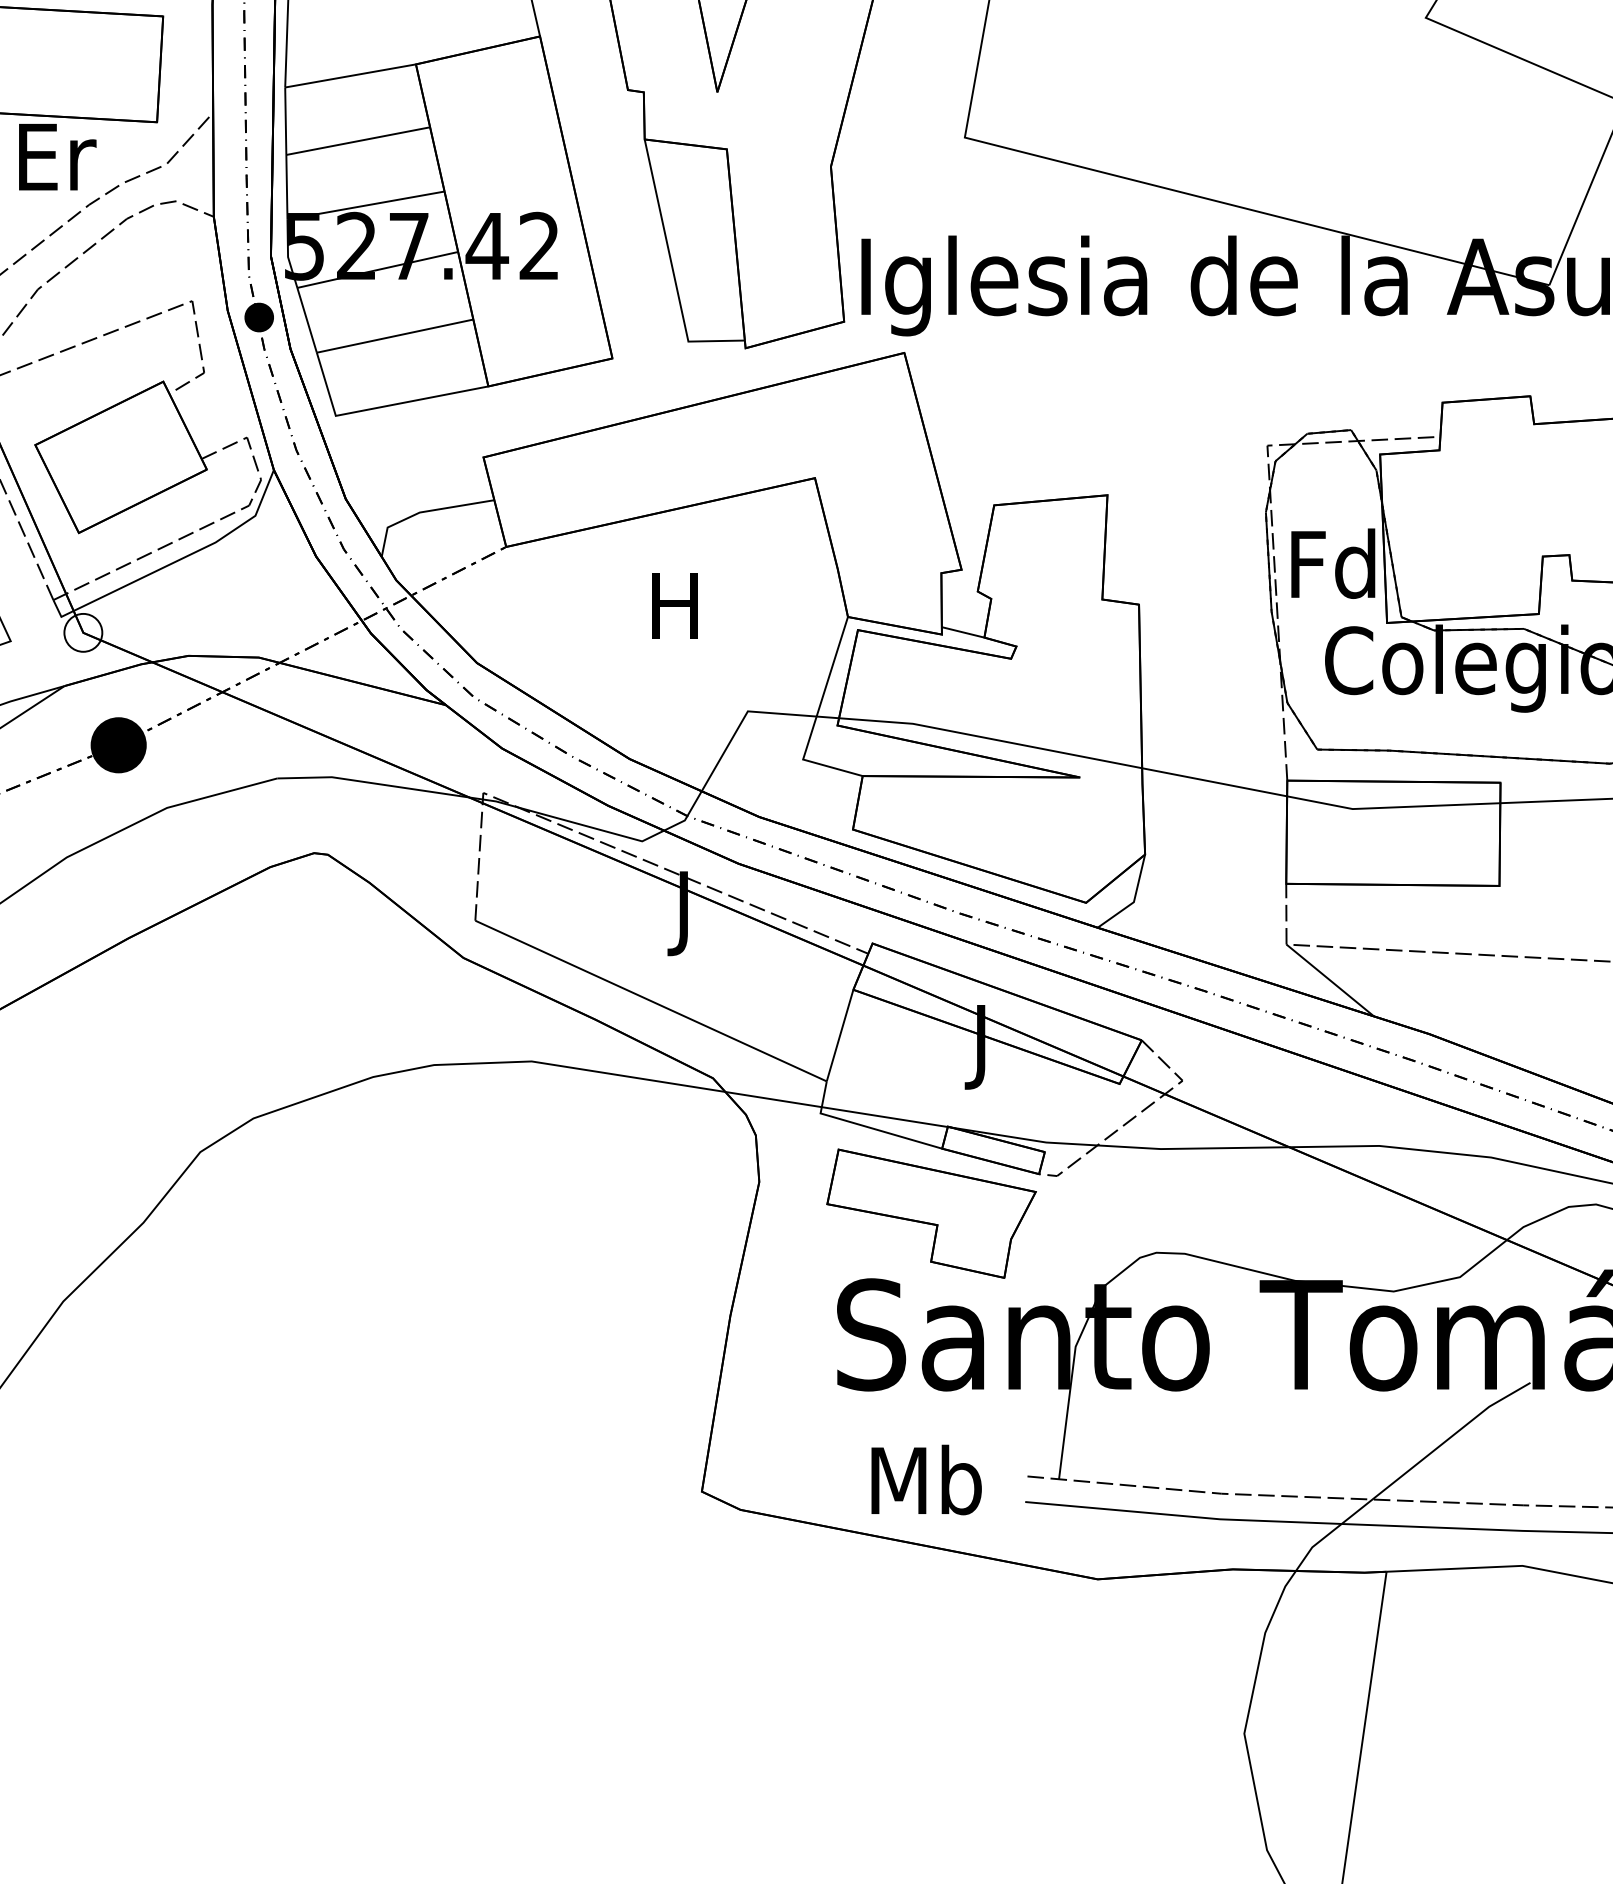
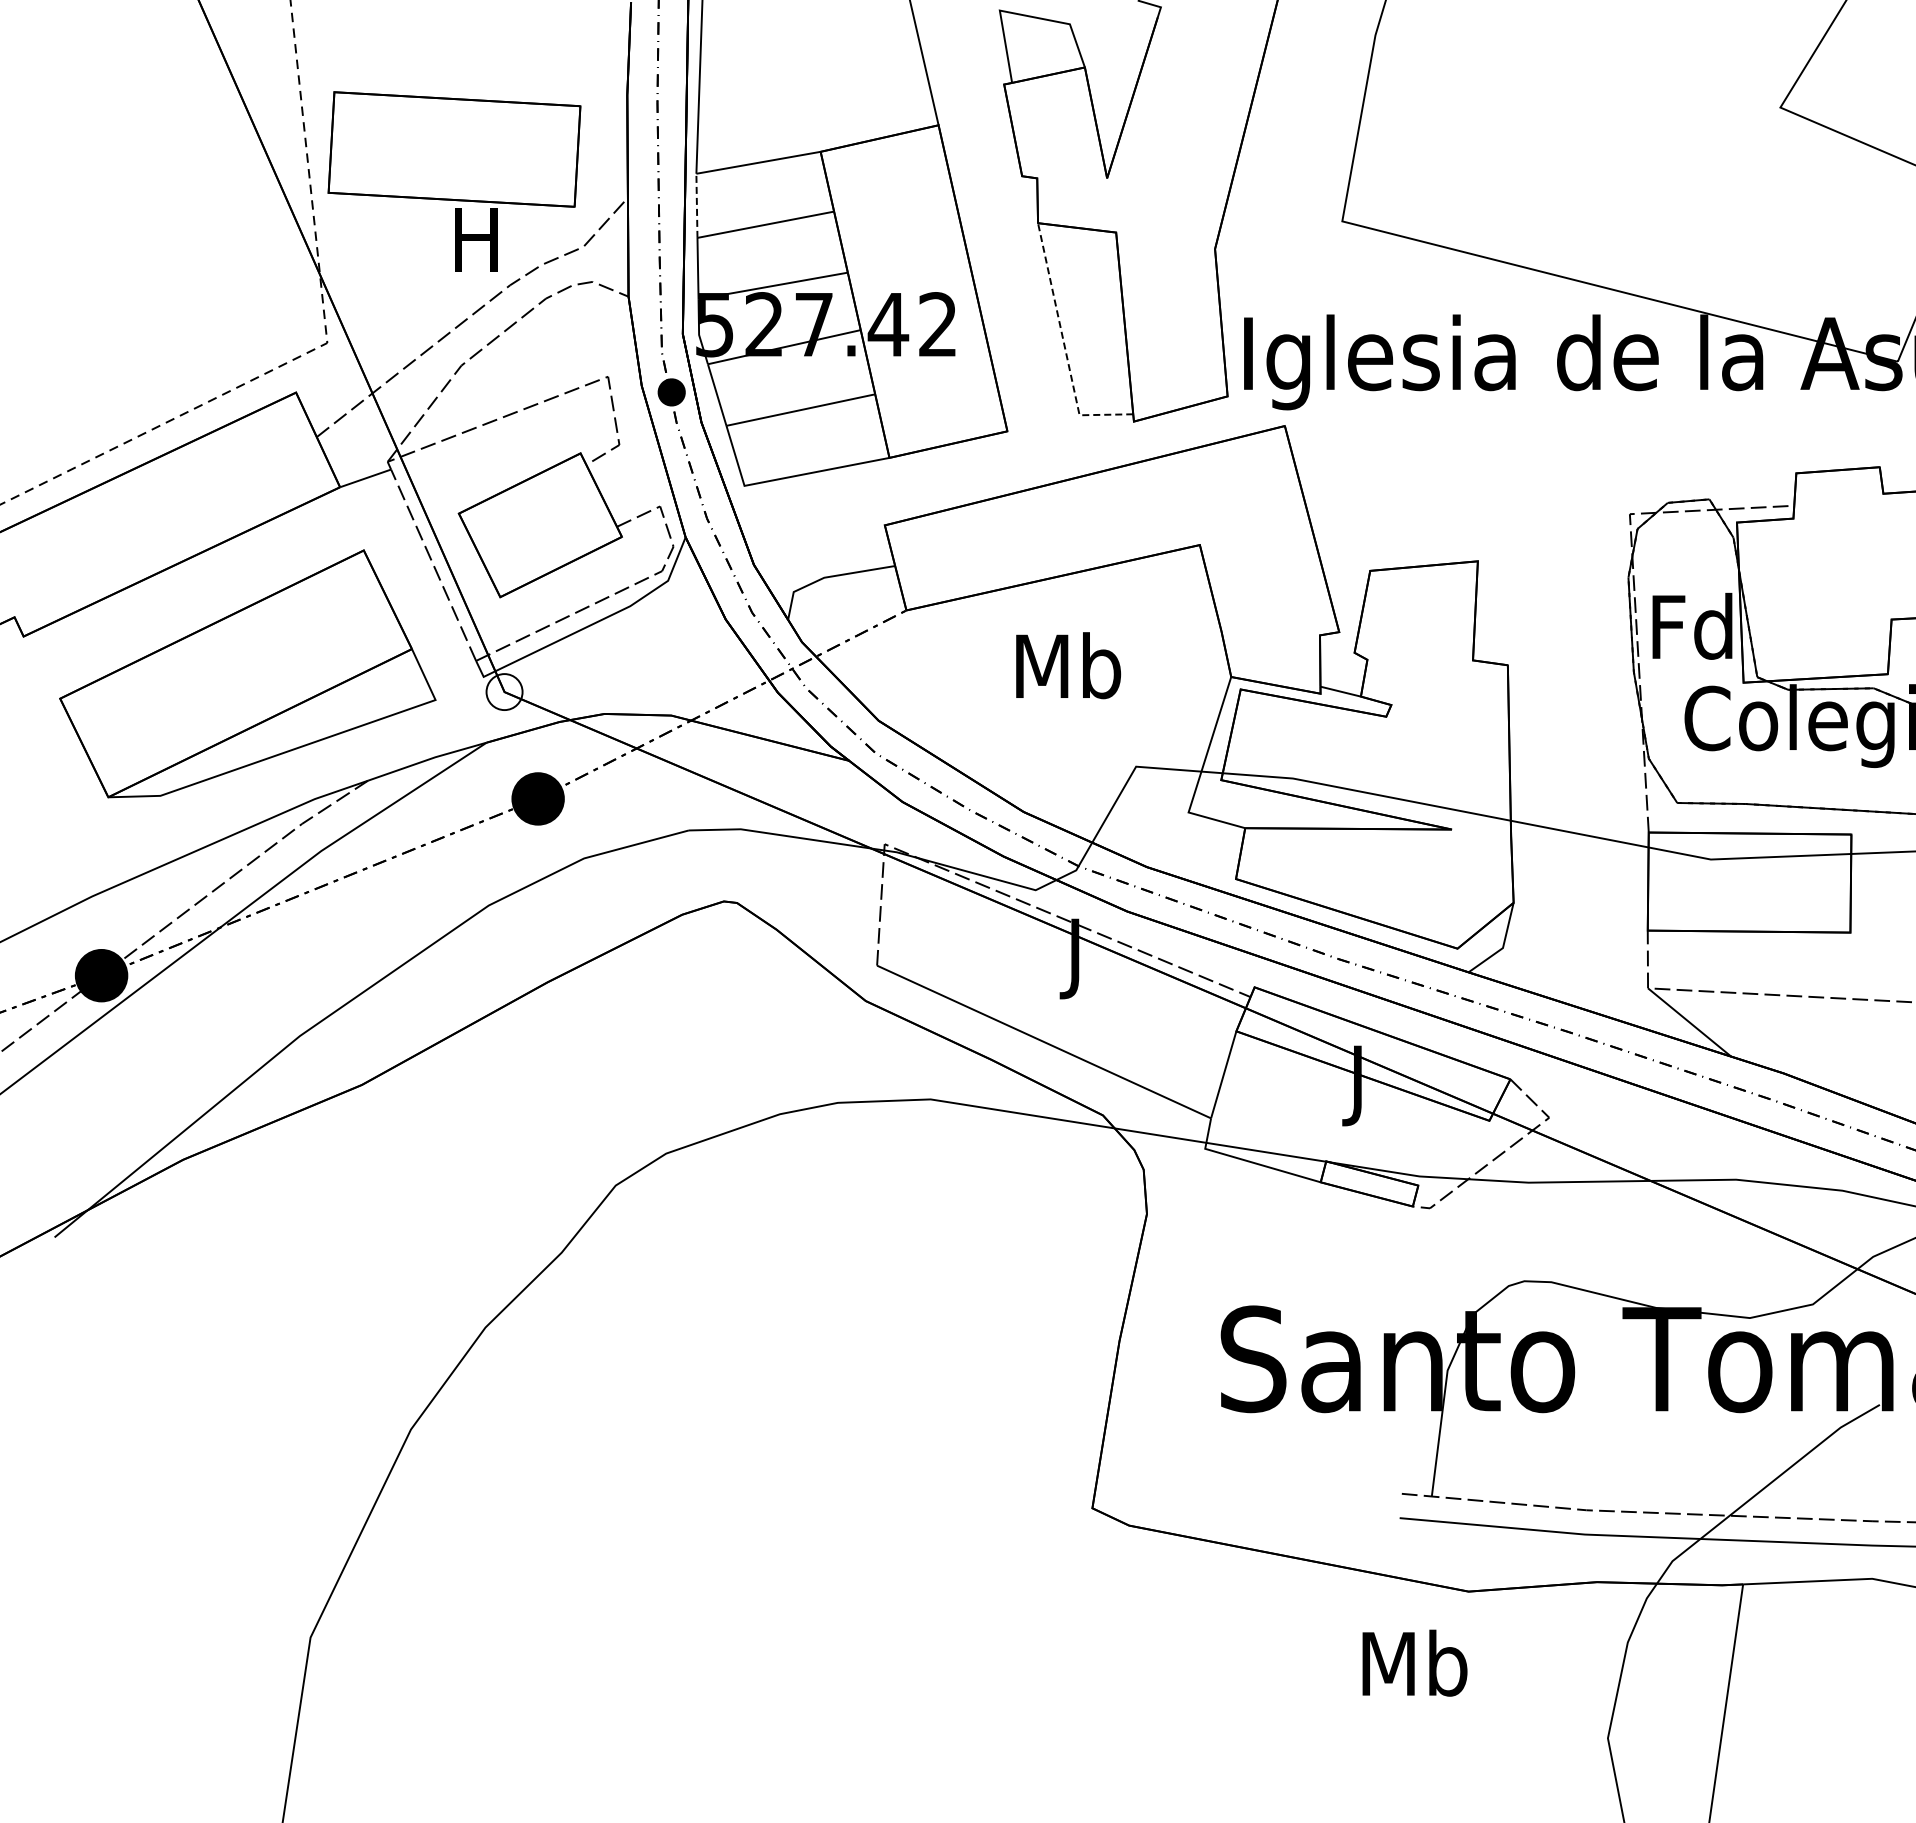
line: (285, 120) -> (696, 205), solid -> dashed
text: (58, 156) -> (480, 239), Er -> H
line: (672, 269) -> (1064, 346), solid -> dashed
text: (676, 604) -> (1068, 665), H -> Mb
part: (931, 1214) -> (1310, 1244), removed
text: (926, 1479) -> (1414, 1662), moved

